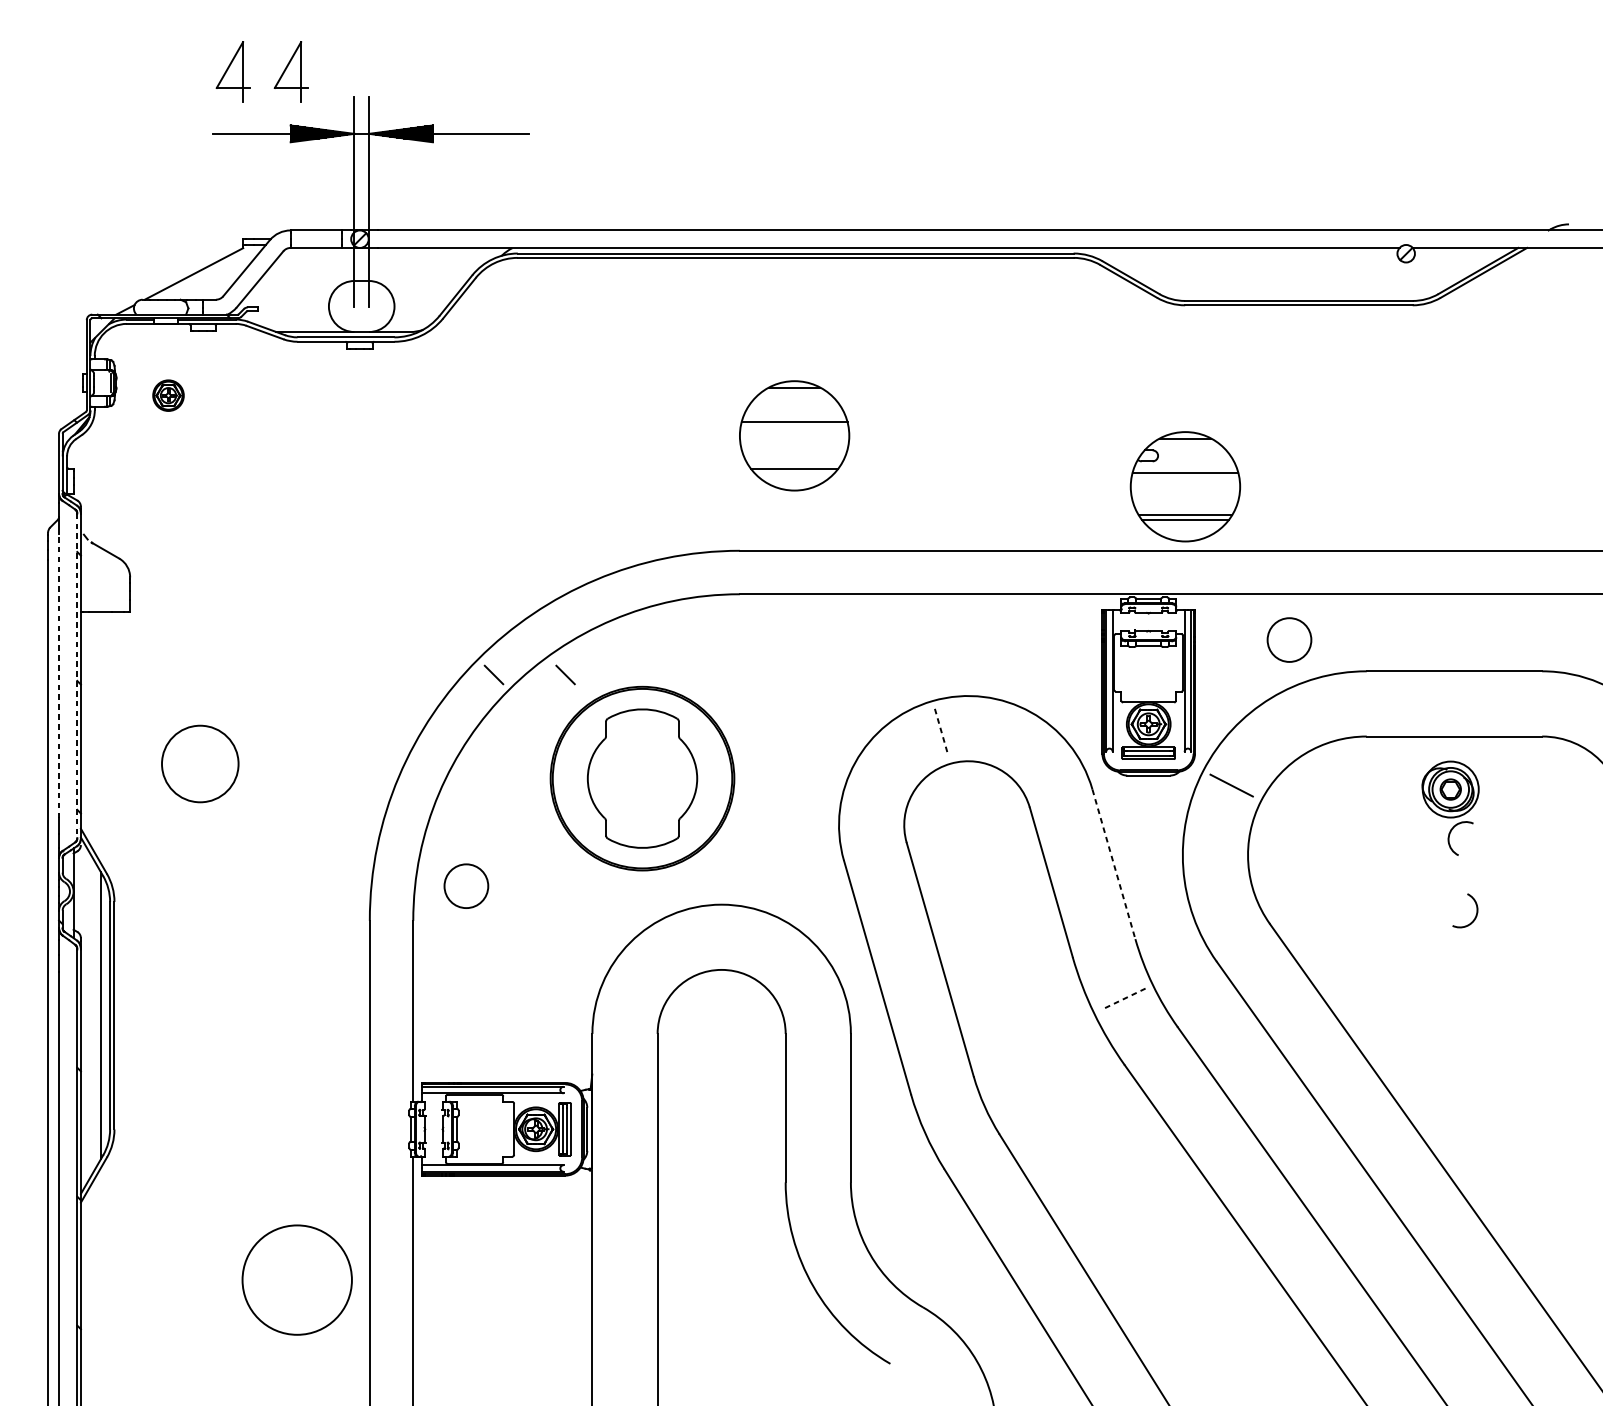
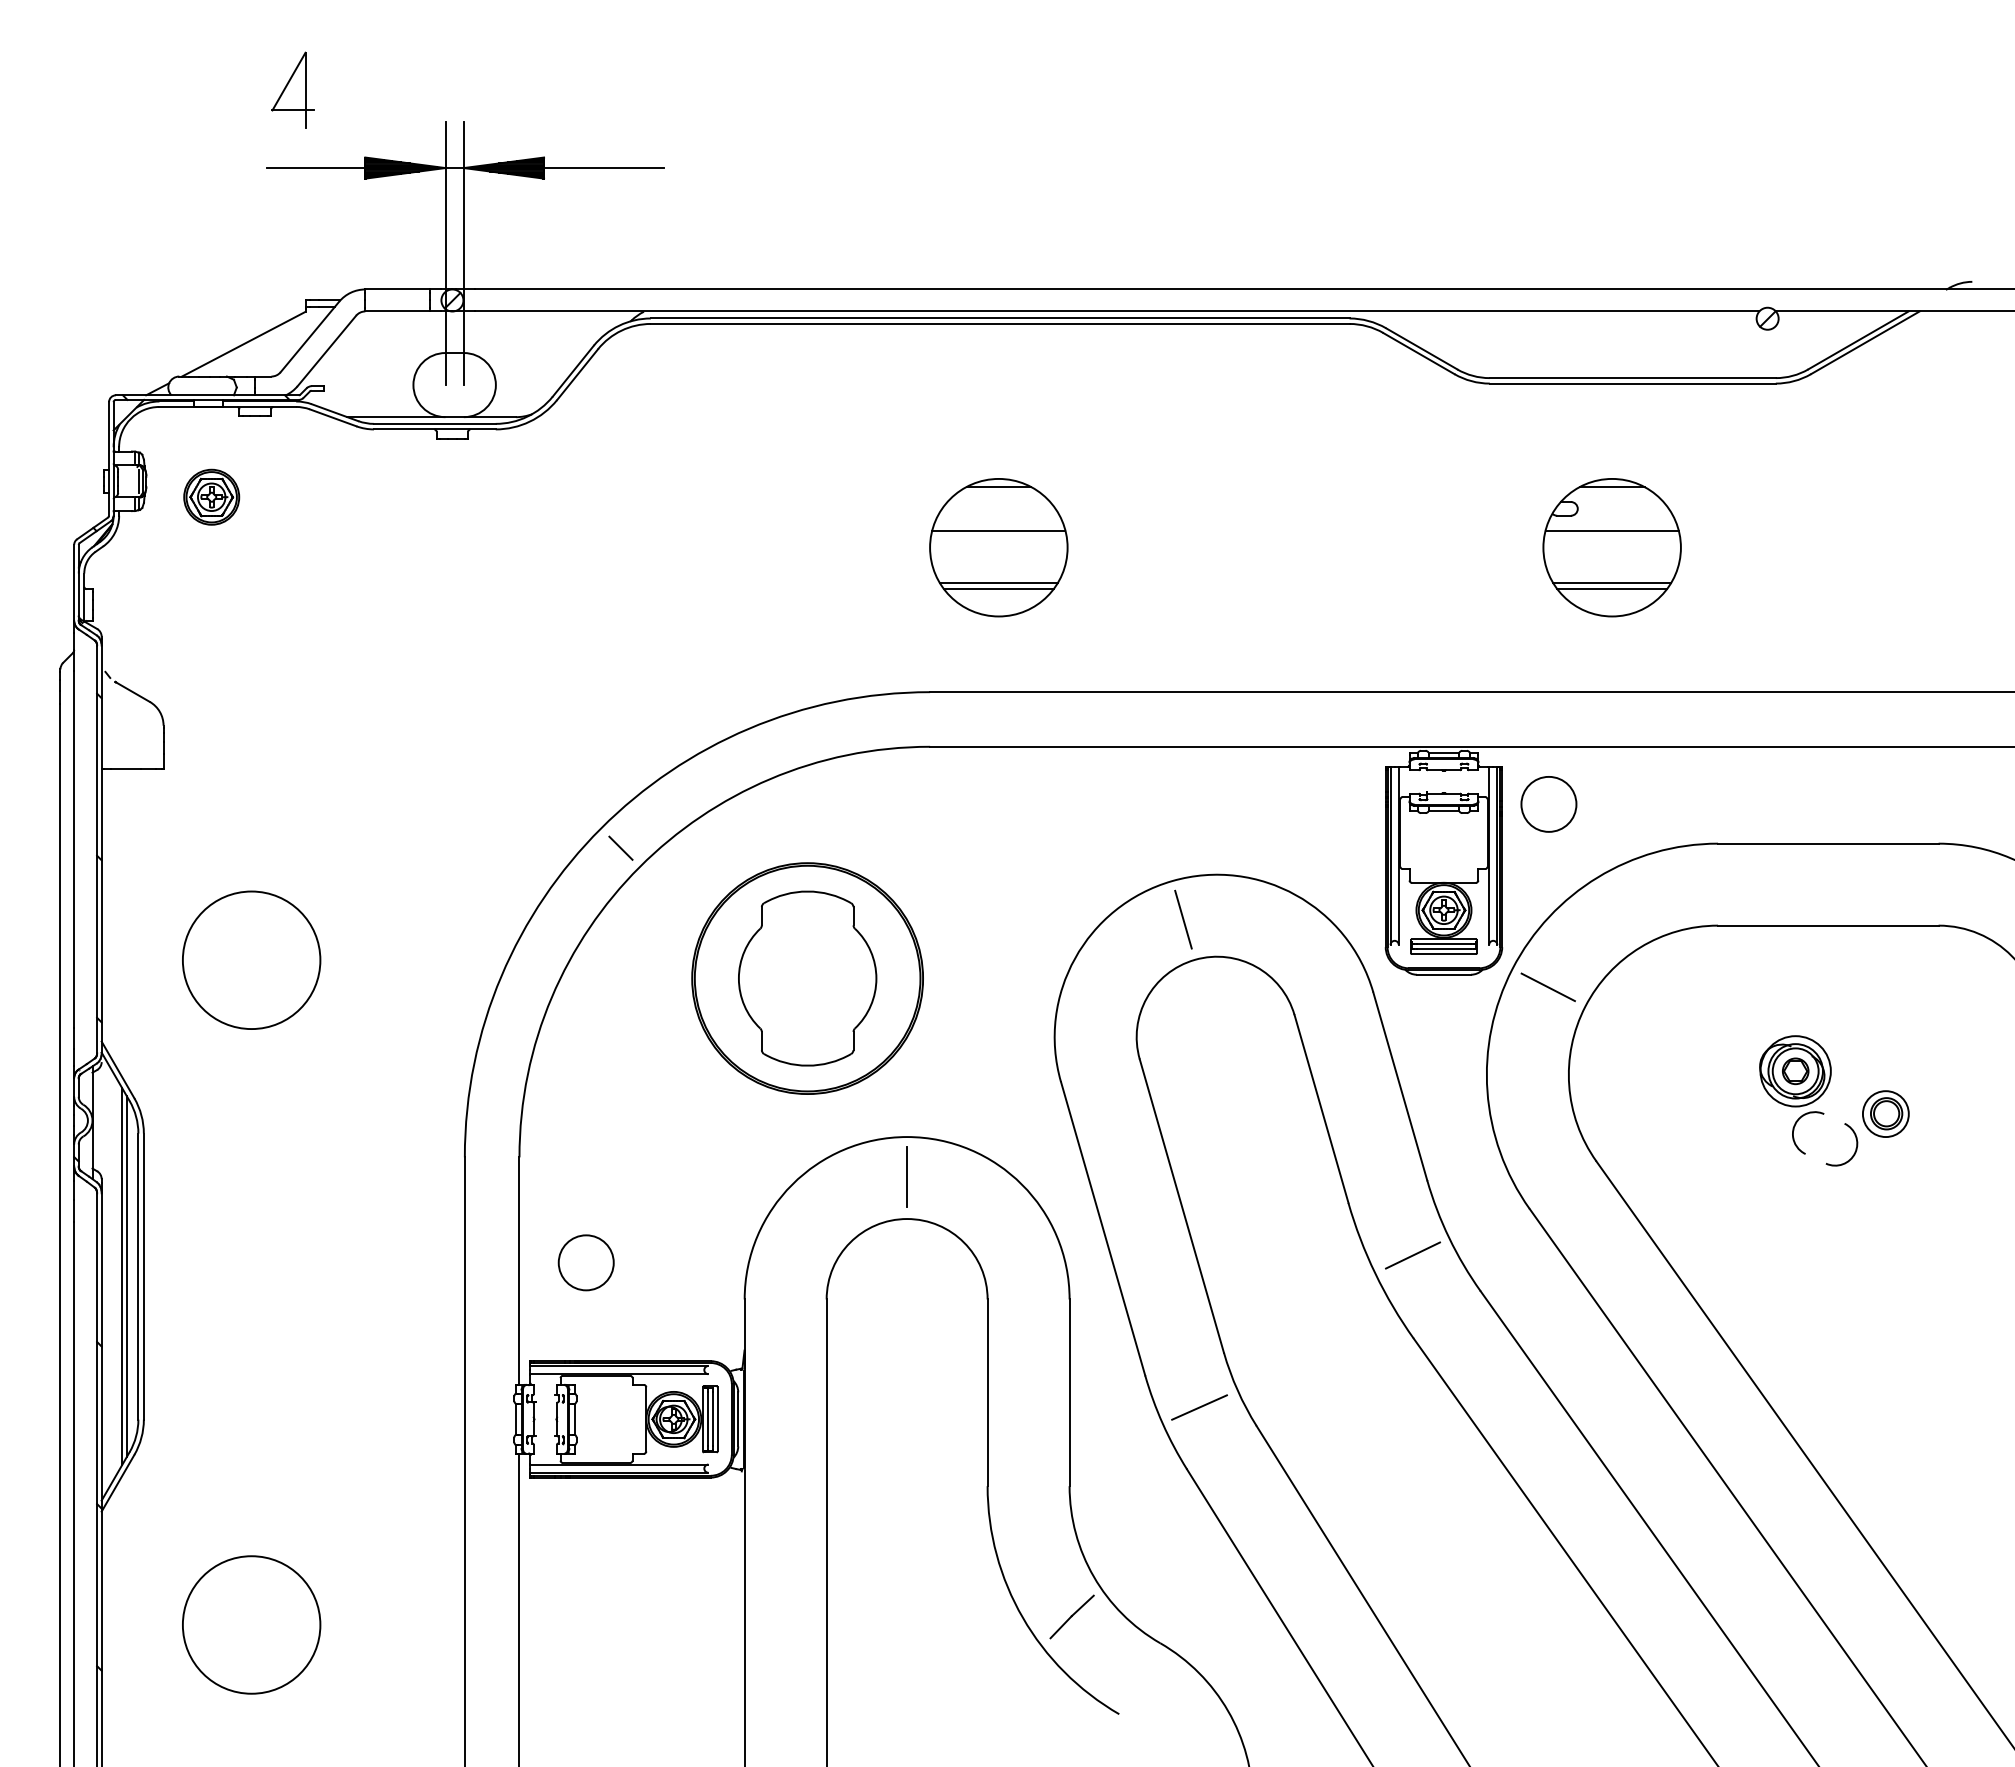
part: (290, 71) -> (365, 89), removed
part: (168, 395) -> (211, 496), size x1.43
line: (794, 463) -> (998, 582), added
part: (1184, 486) -> (1611, 547), moved
circle: (1289, 640) -> (1548, 804), moved
line: (565, 674) -> (710, 847), removed
line: (59, 675) -> (74, 849), dashed -> solid
line: (77, 675) -> (97, 849), dashed -> solid
line: (941, 731) -> (1183, 919), dashed -> solid
circle: (200, 763) -> (251, 959), size x1.43
part: (1450, 808) -> (1795, 1094), moved
line: (1114, 864) -> (1400, 1086), dashed -> solid
circle: (465, 885) -> (585, 1262), moved
part: (1499, 885) -> (1885, 1113), added
line: (721, 936) -> (907, 1177), added
line: (1124, 998) -> (1413, 1255), dashed -> solid
line: (97, 1015) -> (122, 1276), added
line: (954, 1119) -> (1199, 1407), added
circle: (297, 1279) -> (251, 1624), moved
line: (852, 1286) -> (1071, 1616), added

